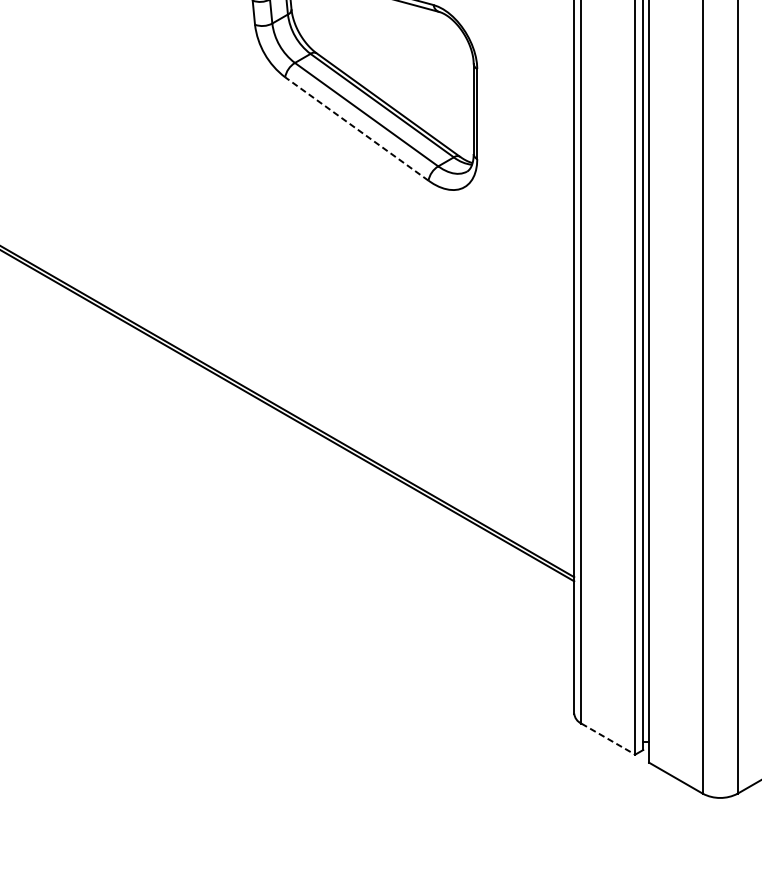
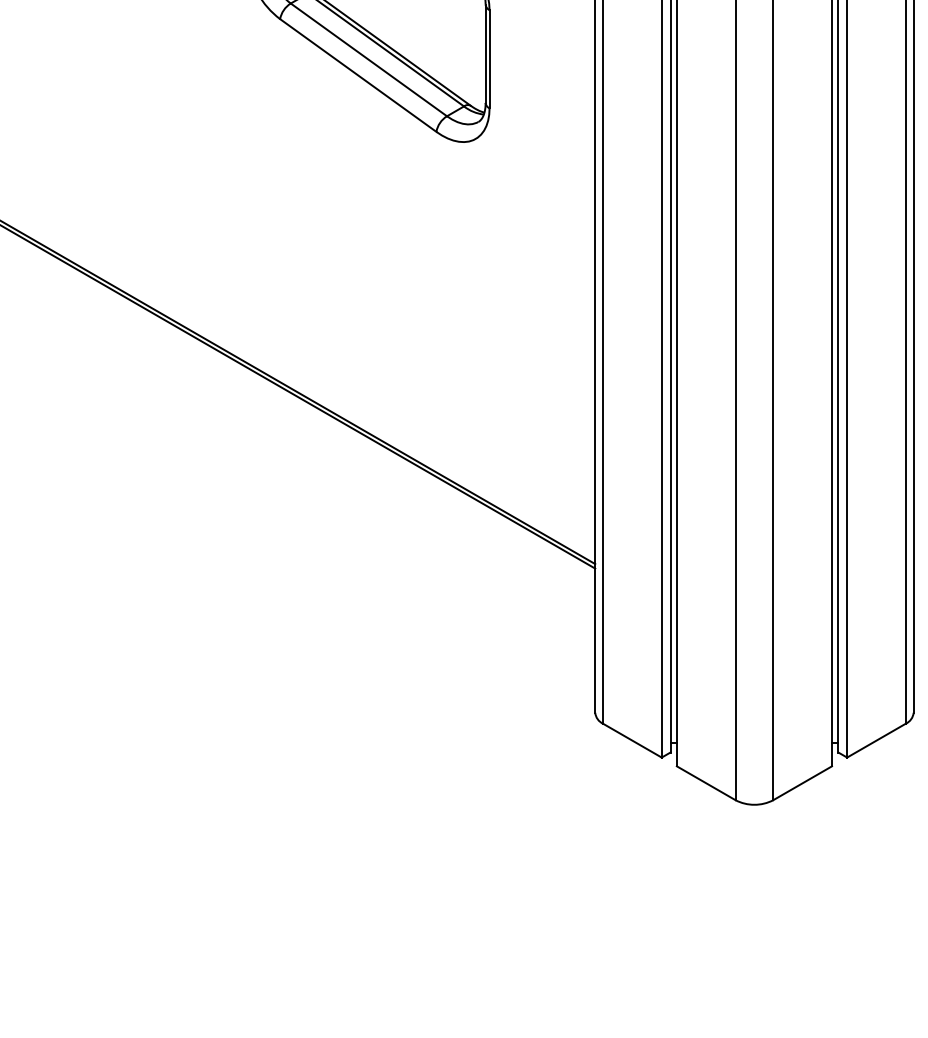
line: (356, 128) -> (357, 75), dashed -> solid
line: (608, 738) -> (632, 740), dashed -> solid

